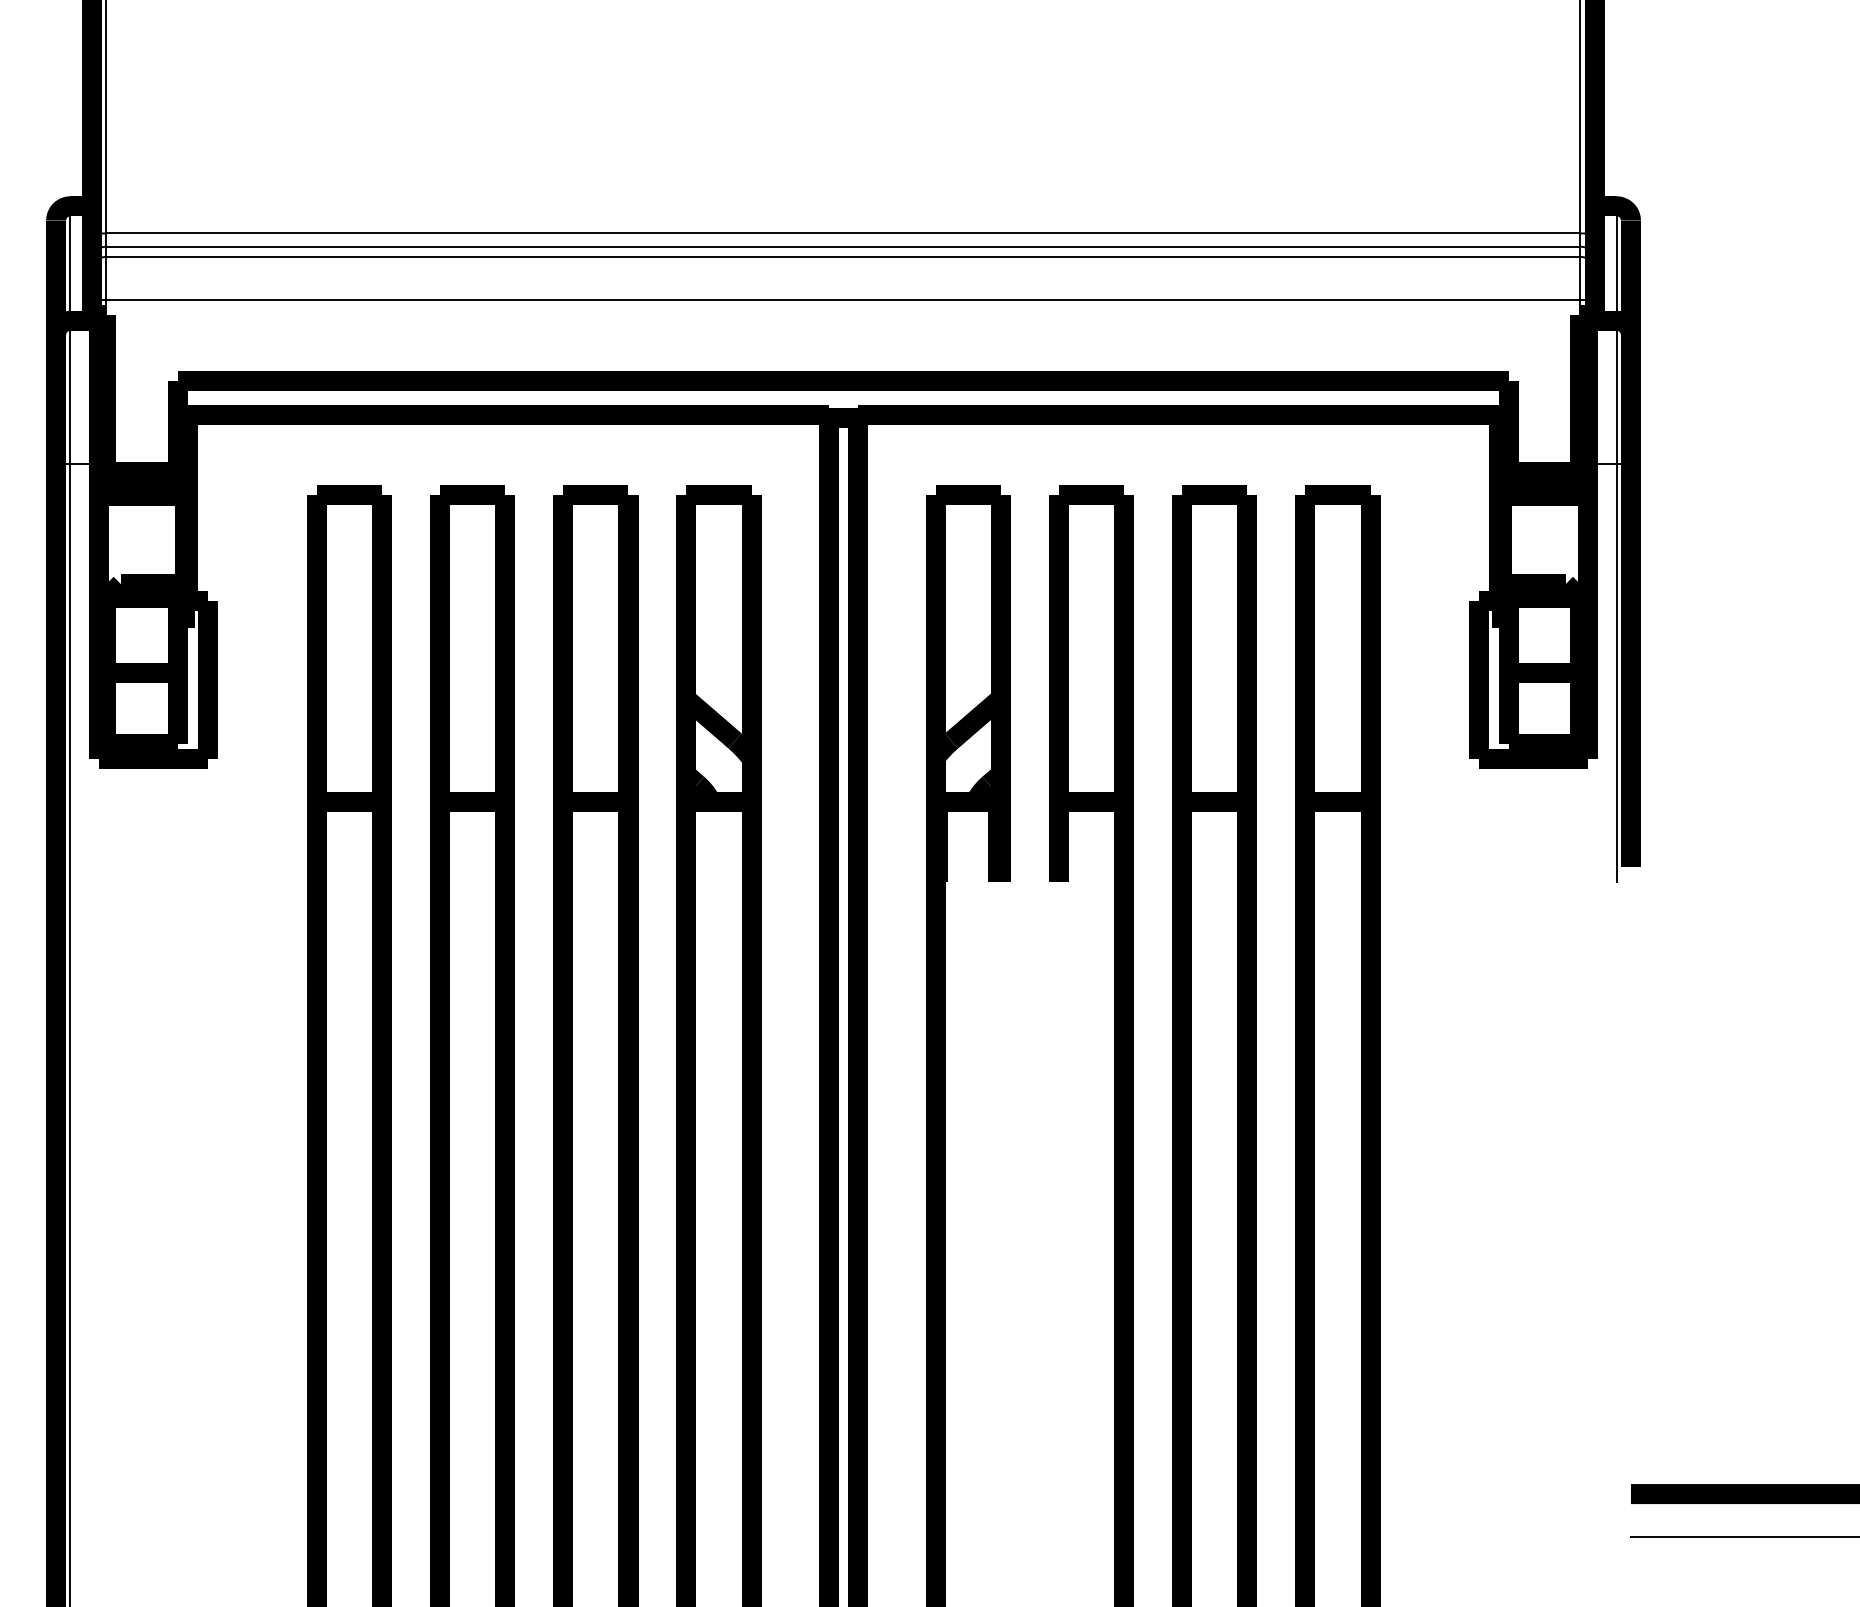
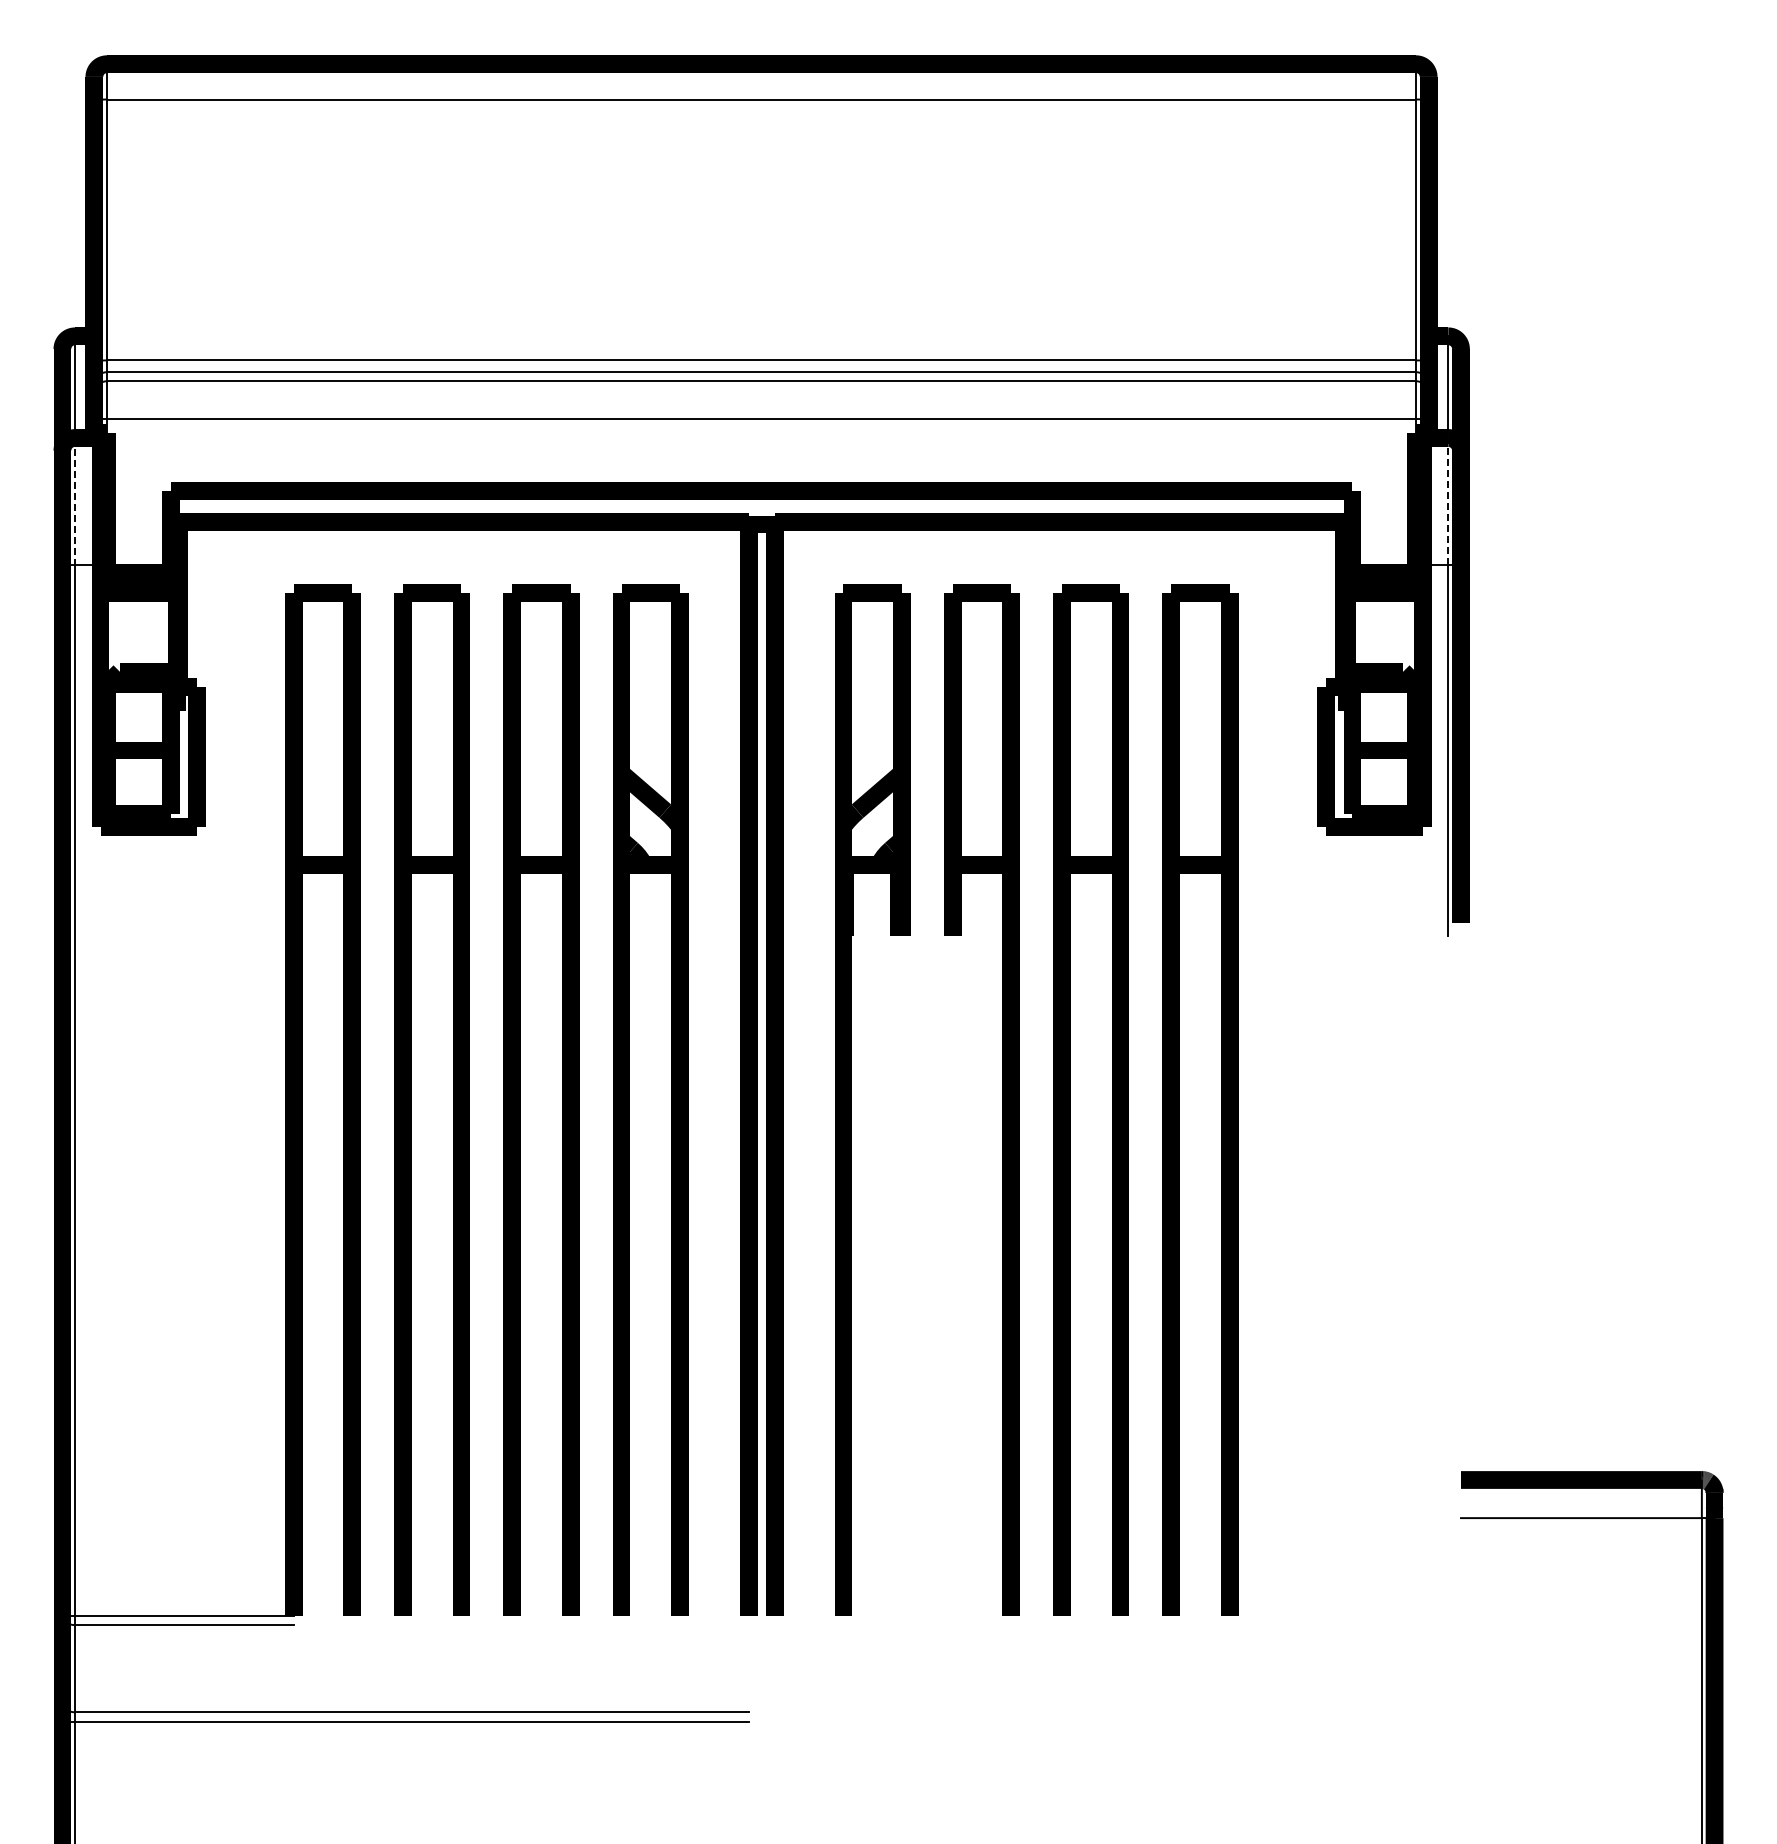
line: (70, 392) -> (75, 501), solid -> dashed
line: (1616, 392) -> (1448, 501), solid -> dashed

